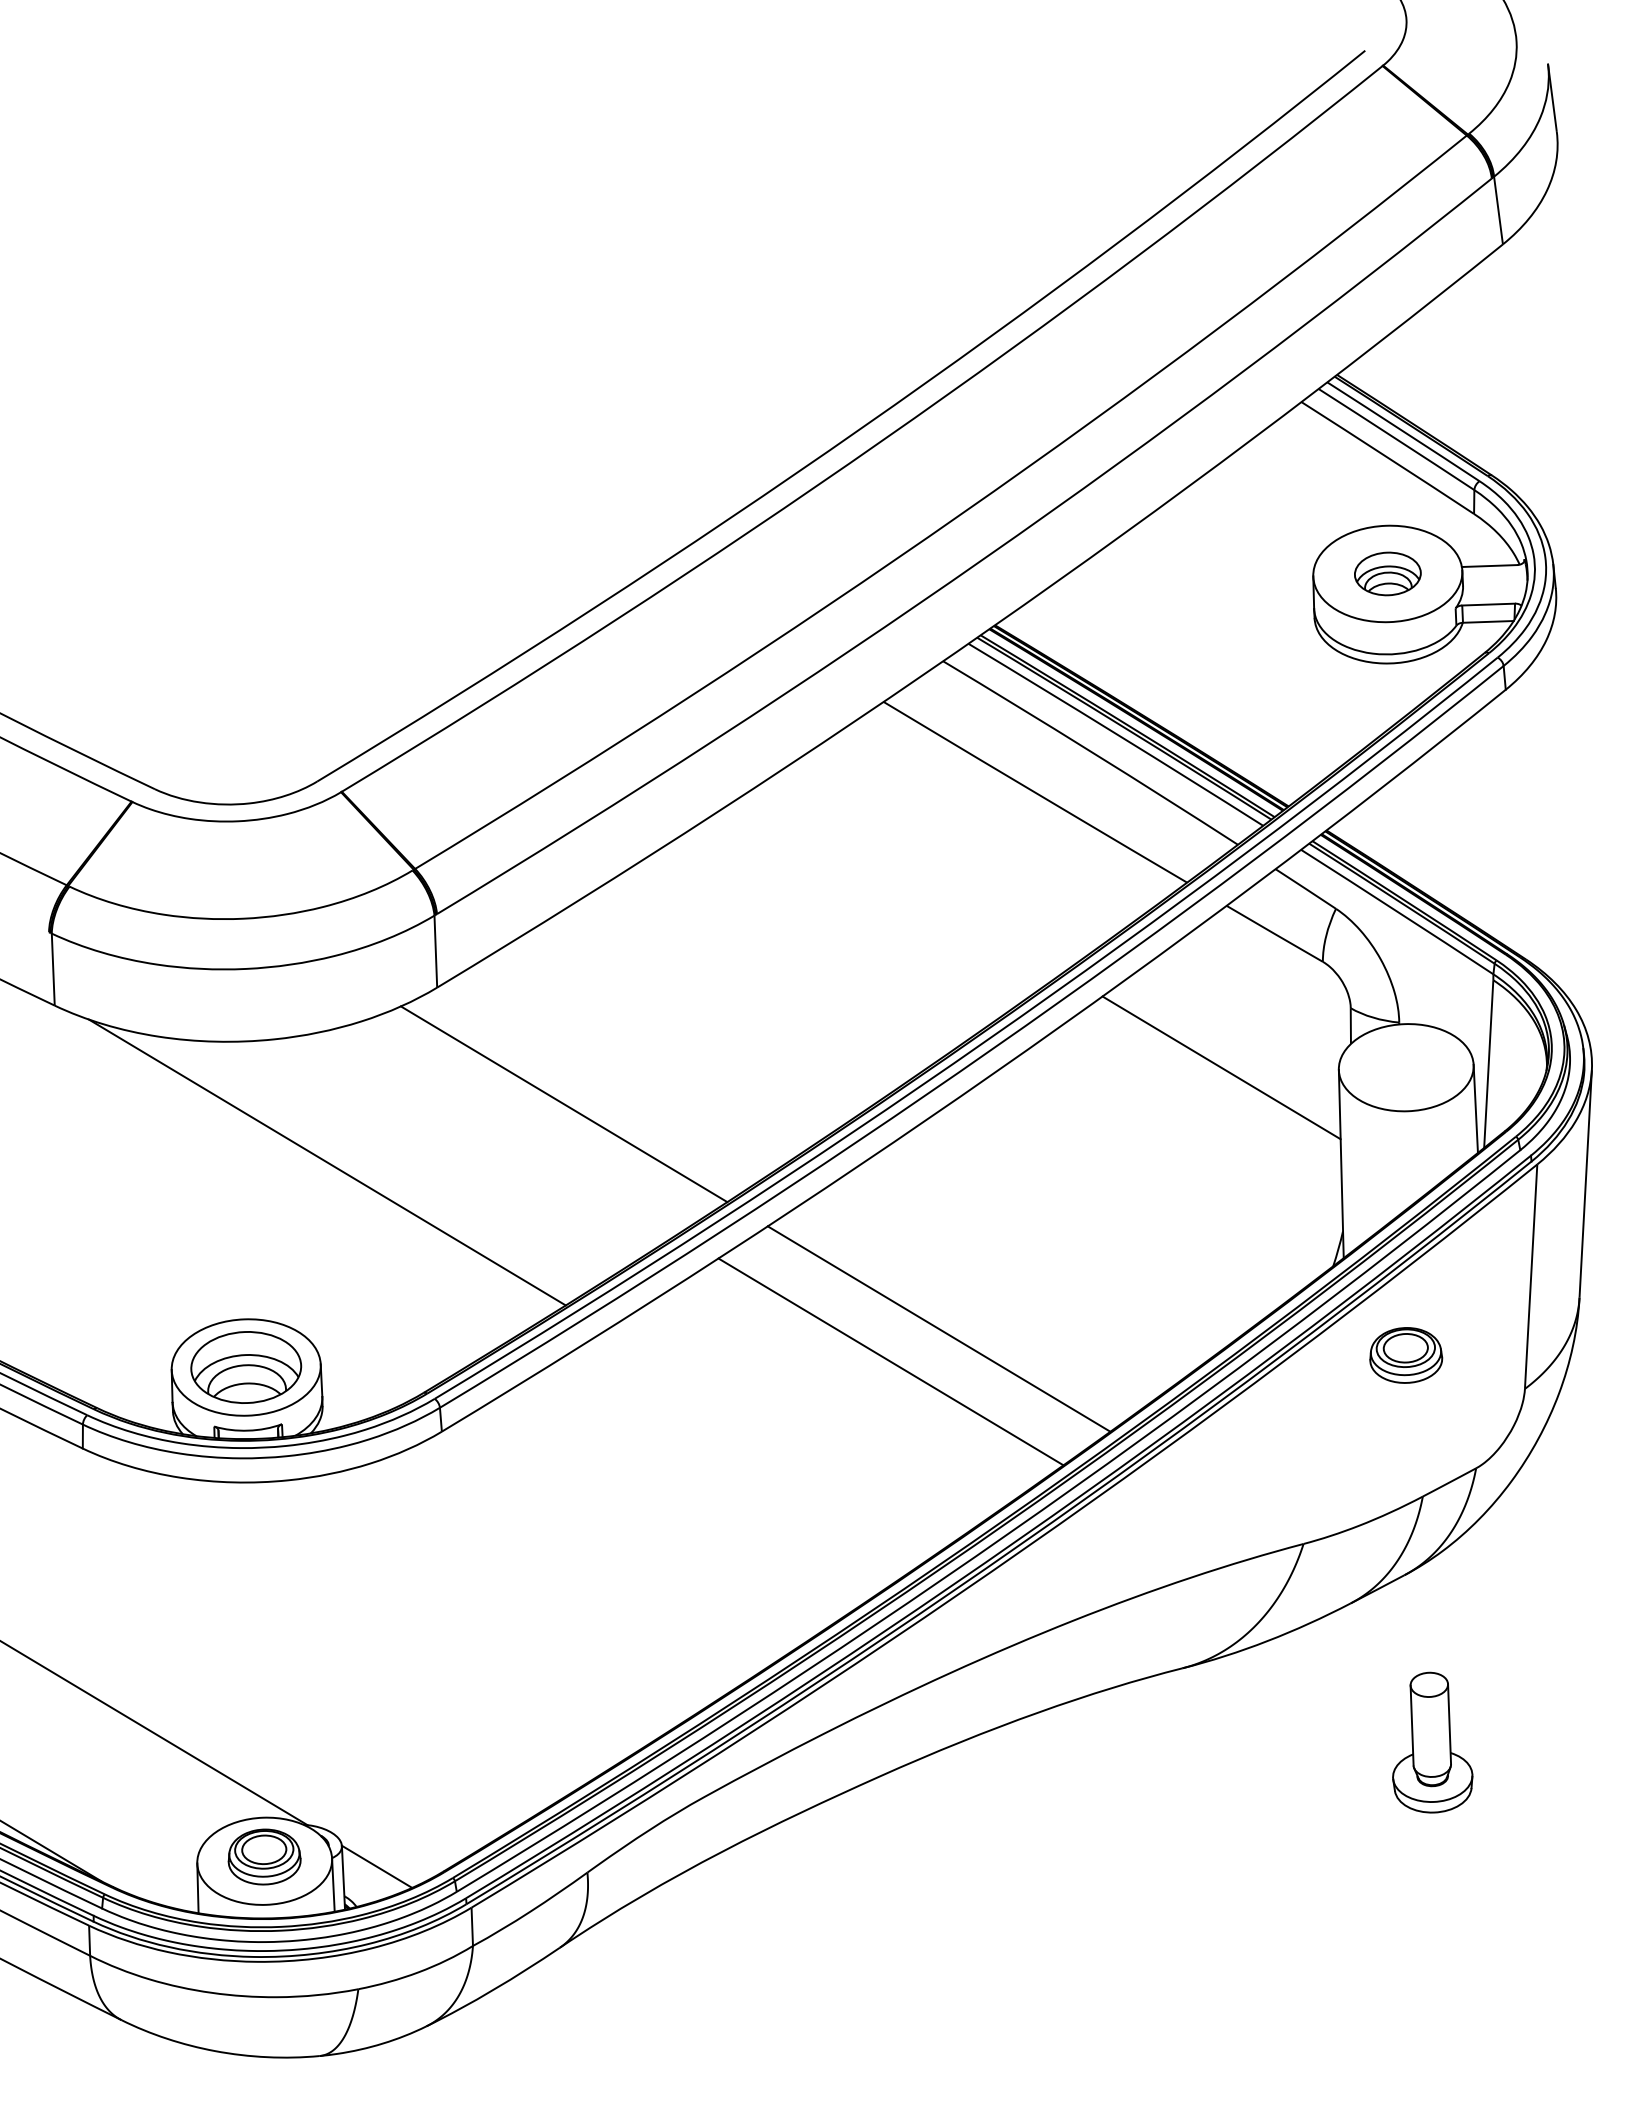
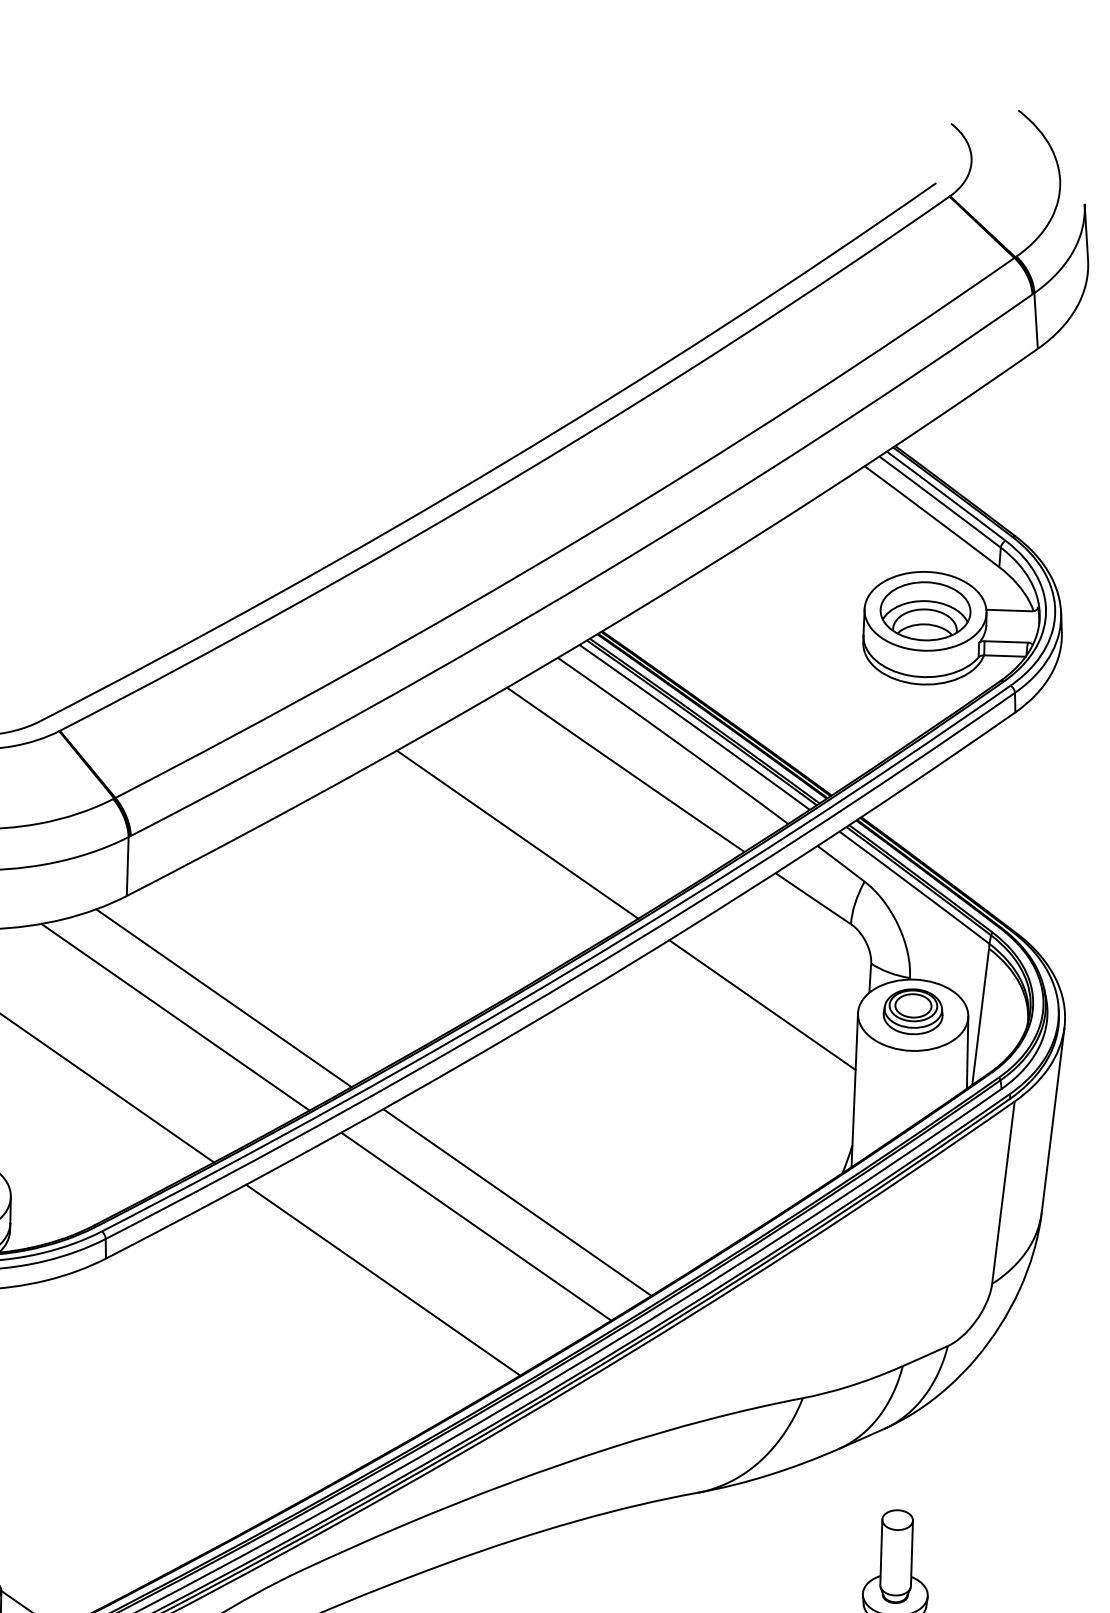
part: (1387, 573) -> (925, 610), size x1.67
line: (908, 879) -> (517, 833), added
line: (506, 1131) -> (175, 1017), added
part: (1406, 1355) -> (913, 1011), moved
line: (781, 1434) -> (382, 1279), added

